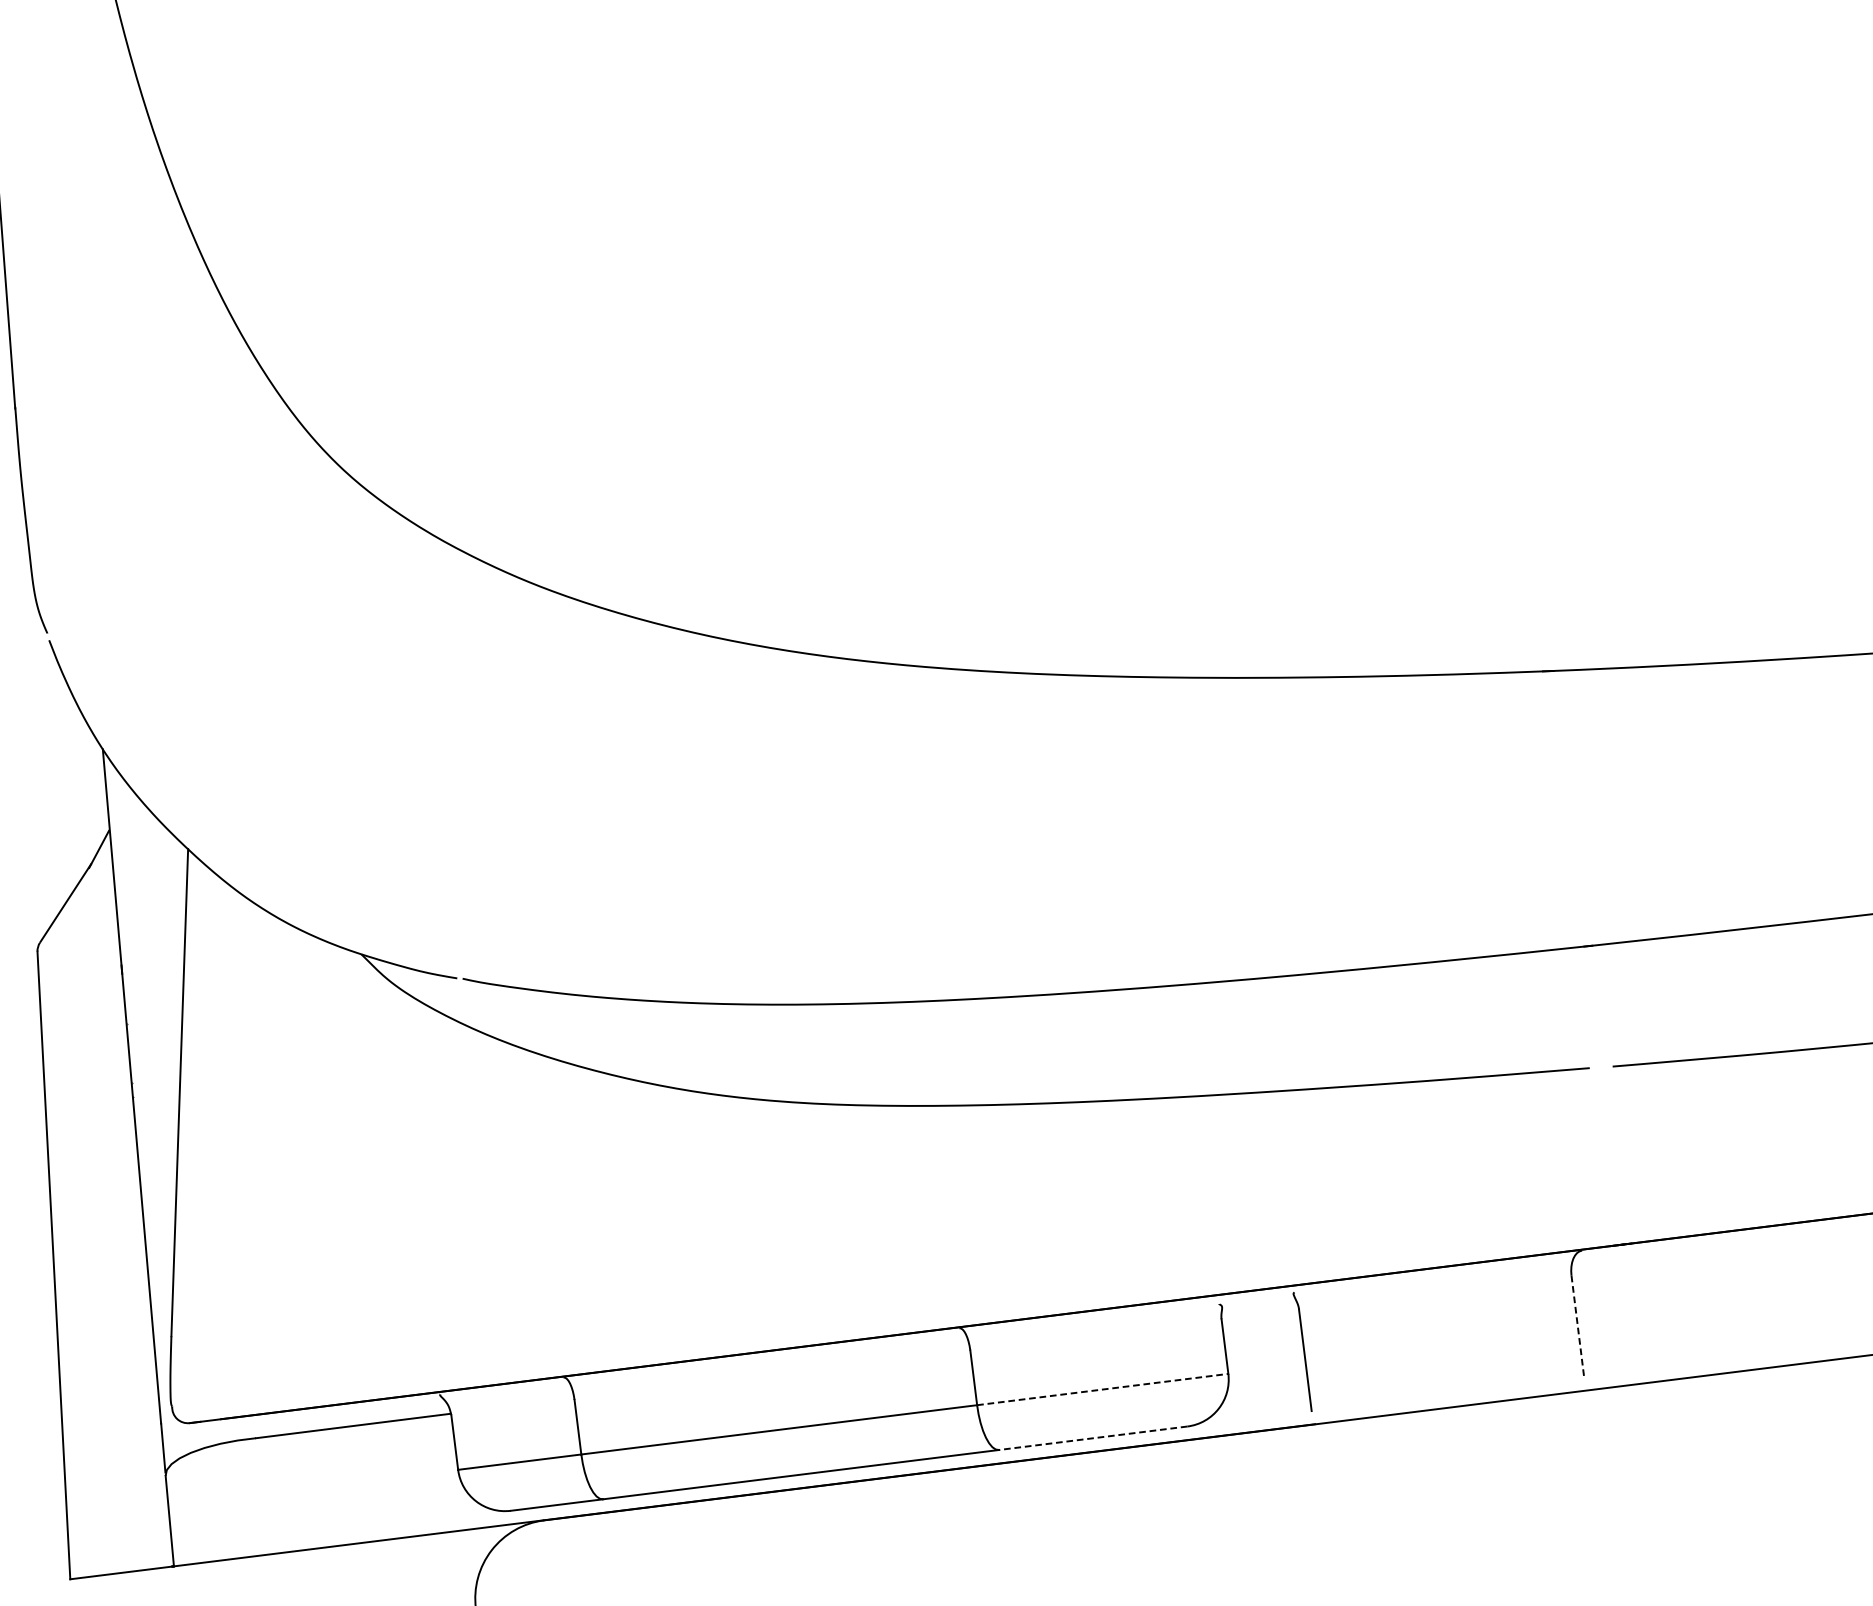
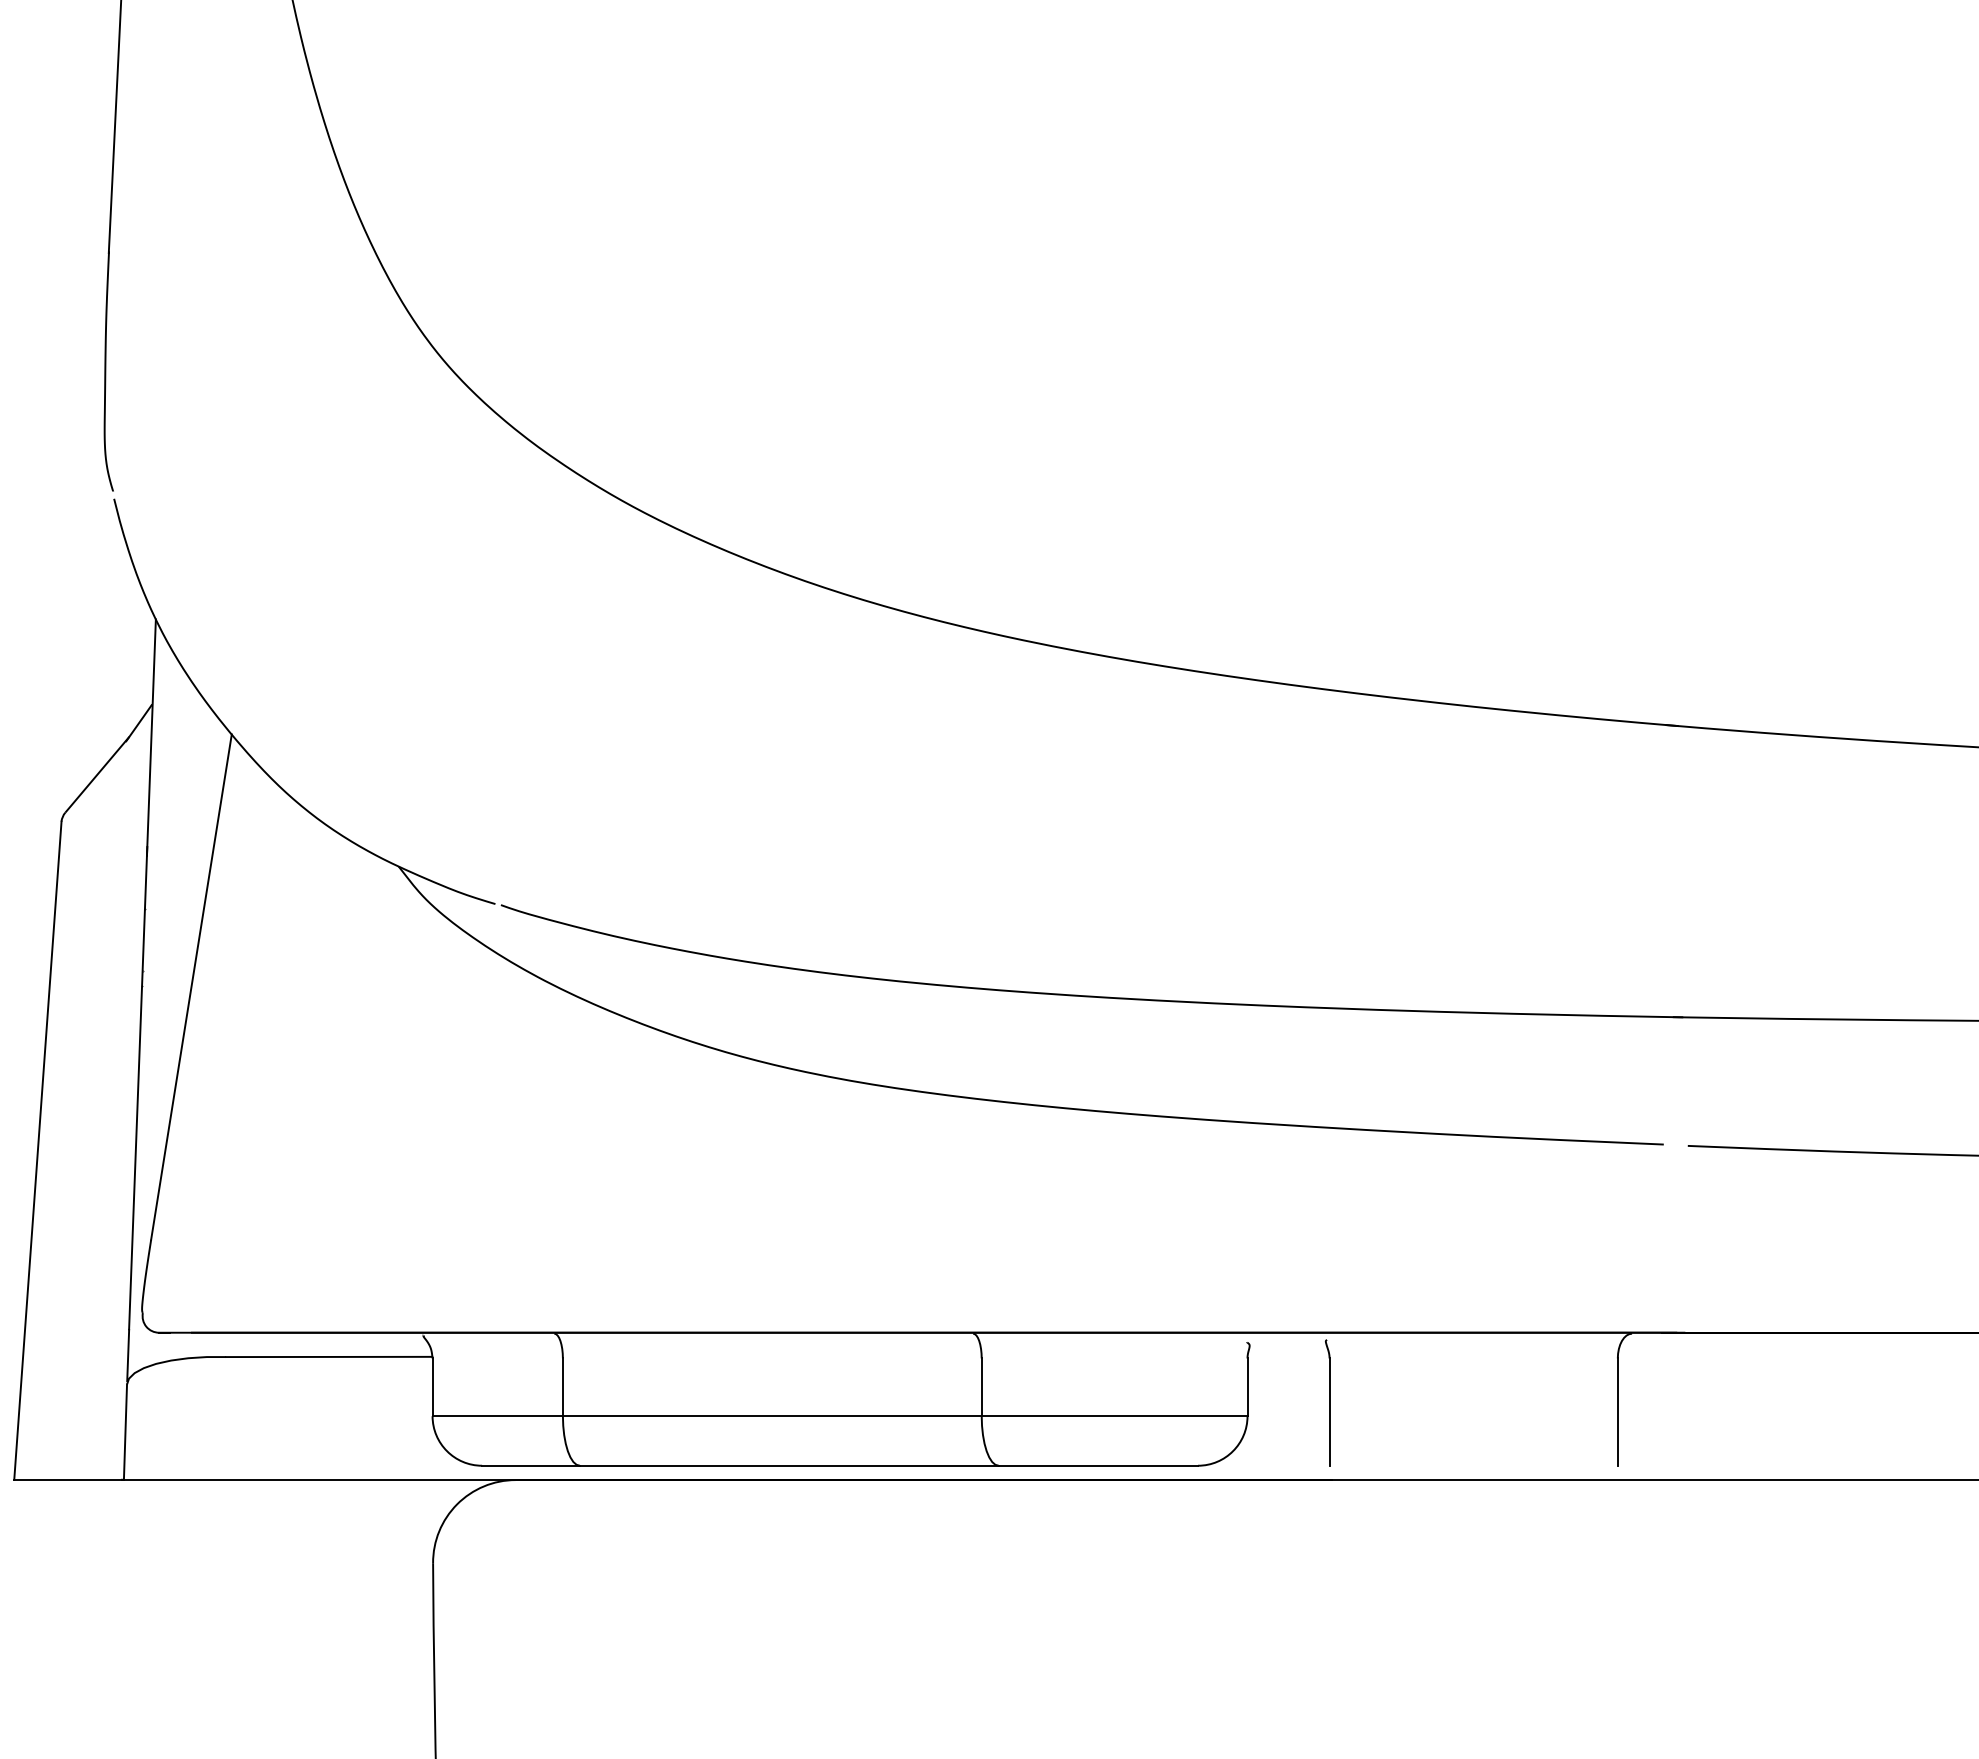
line: (1577, 1326) -> (1617, 1412), dashed -> solid
line: (1102, 1389) -> (1114, 1416), dashed -> solid
line: (1093, 1438) -> (1098, 1465), dashed -> solid

